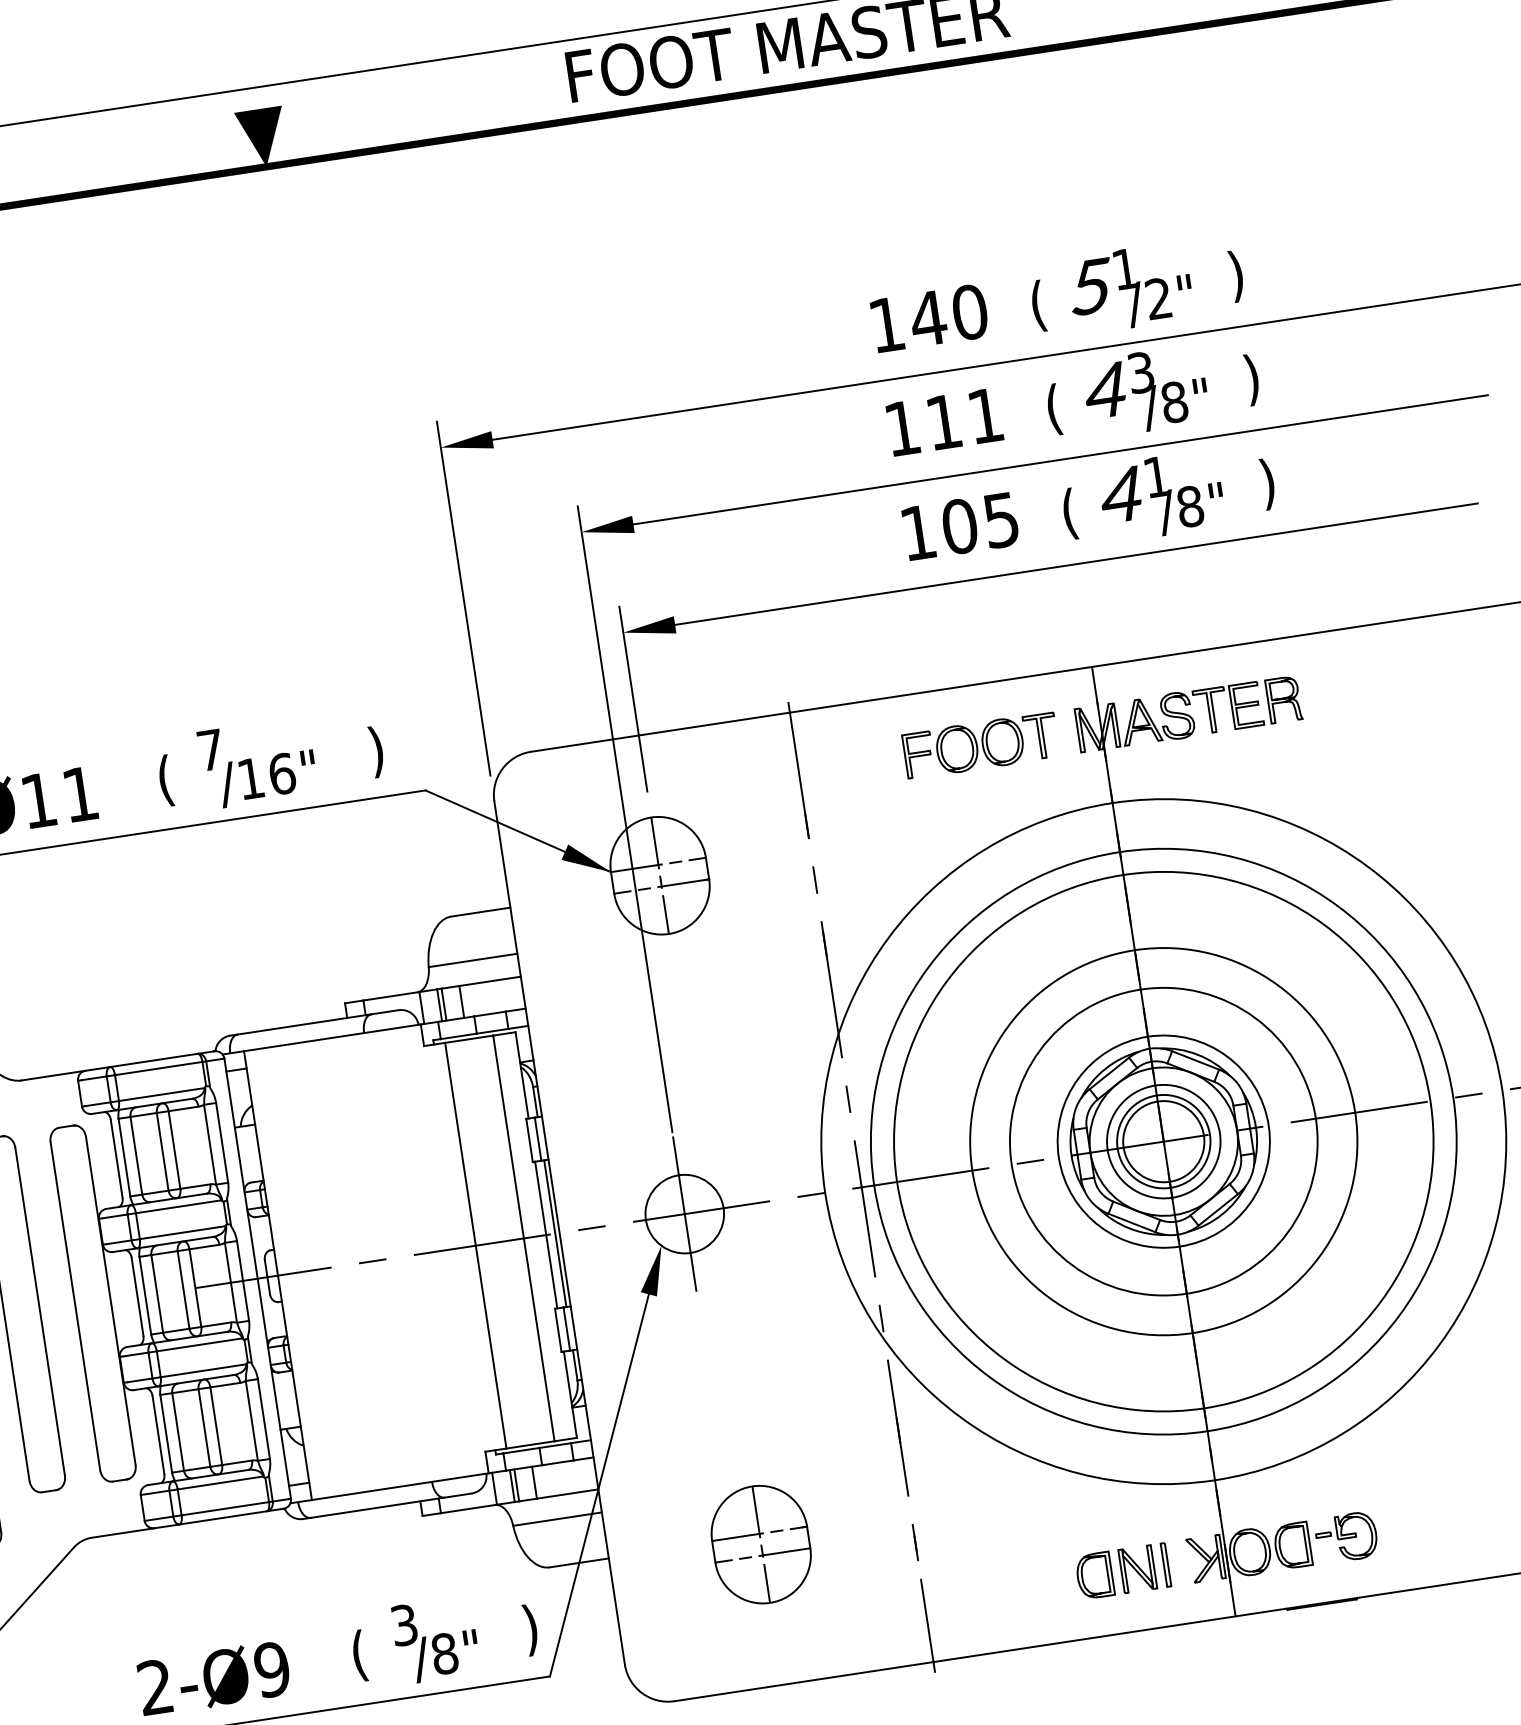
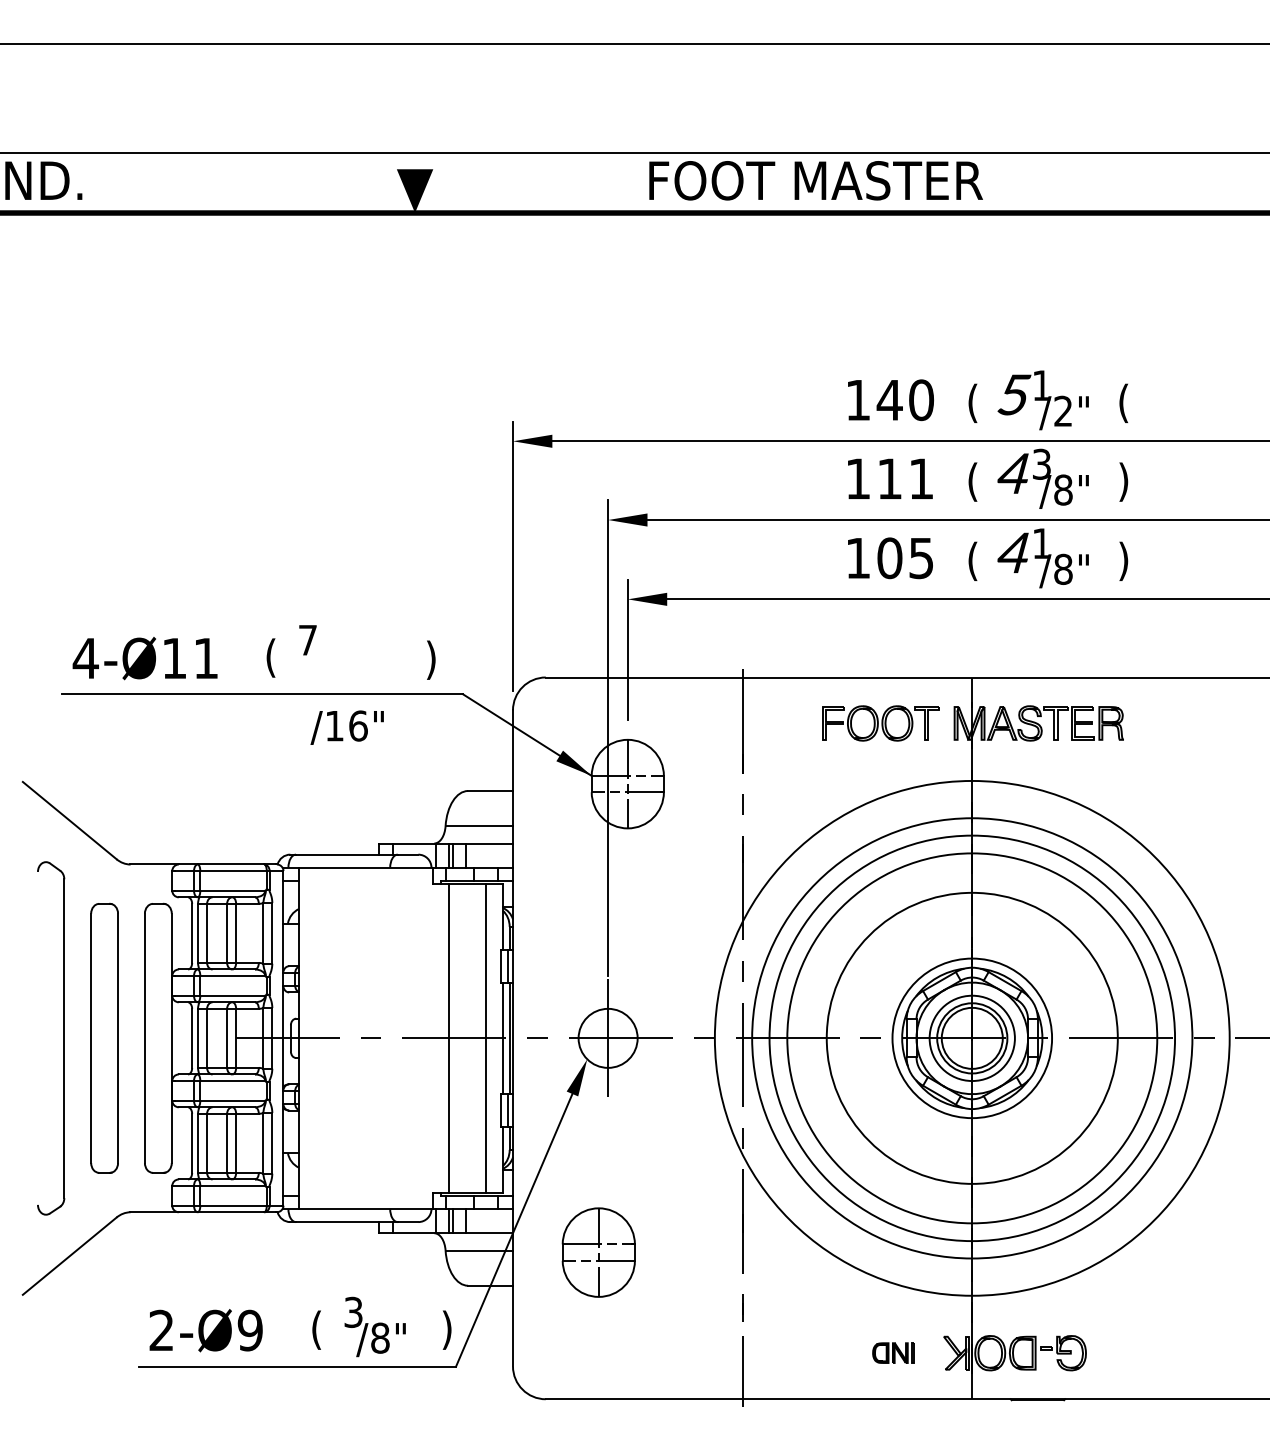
text: (1236, 276) -> (1123, 403), ) -> (
text: (266, 778) -> (346, 727), moved
circle: (1162, 1140) -> (971, 1037), size x1.6
part: (760, 1544) -> (598, 1252), moved
part: (1122, 1570) -> (893, 1352), size x0.6

